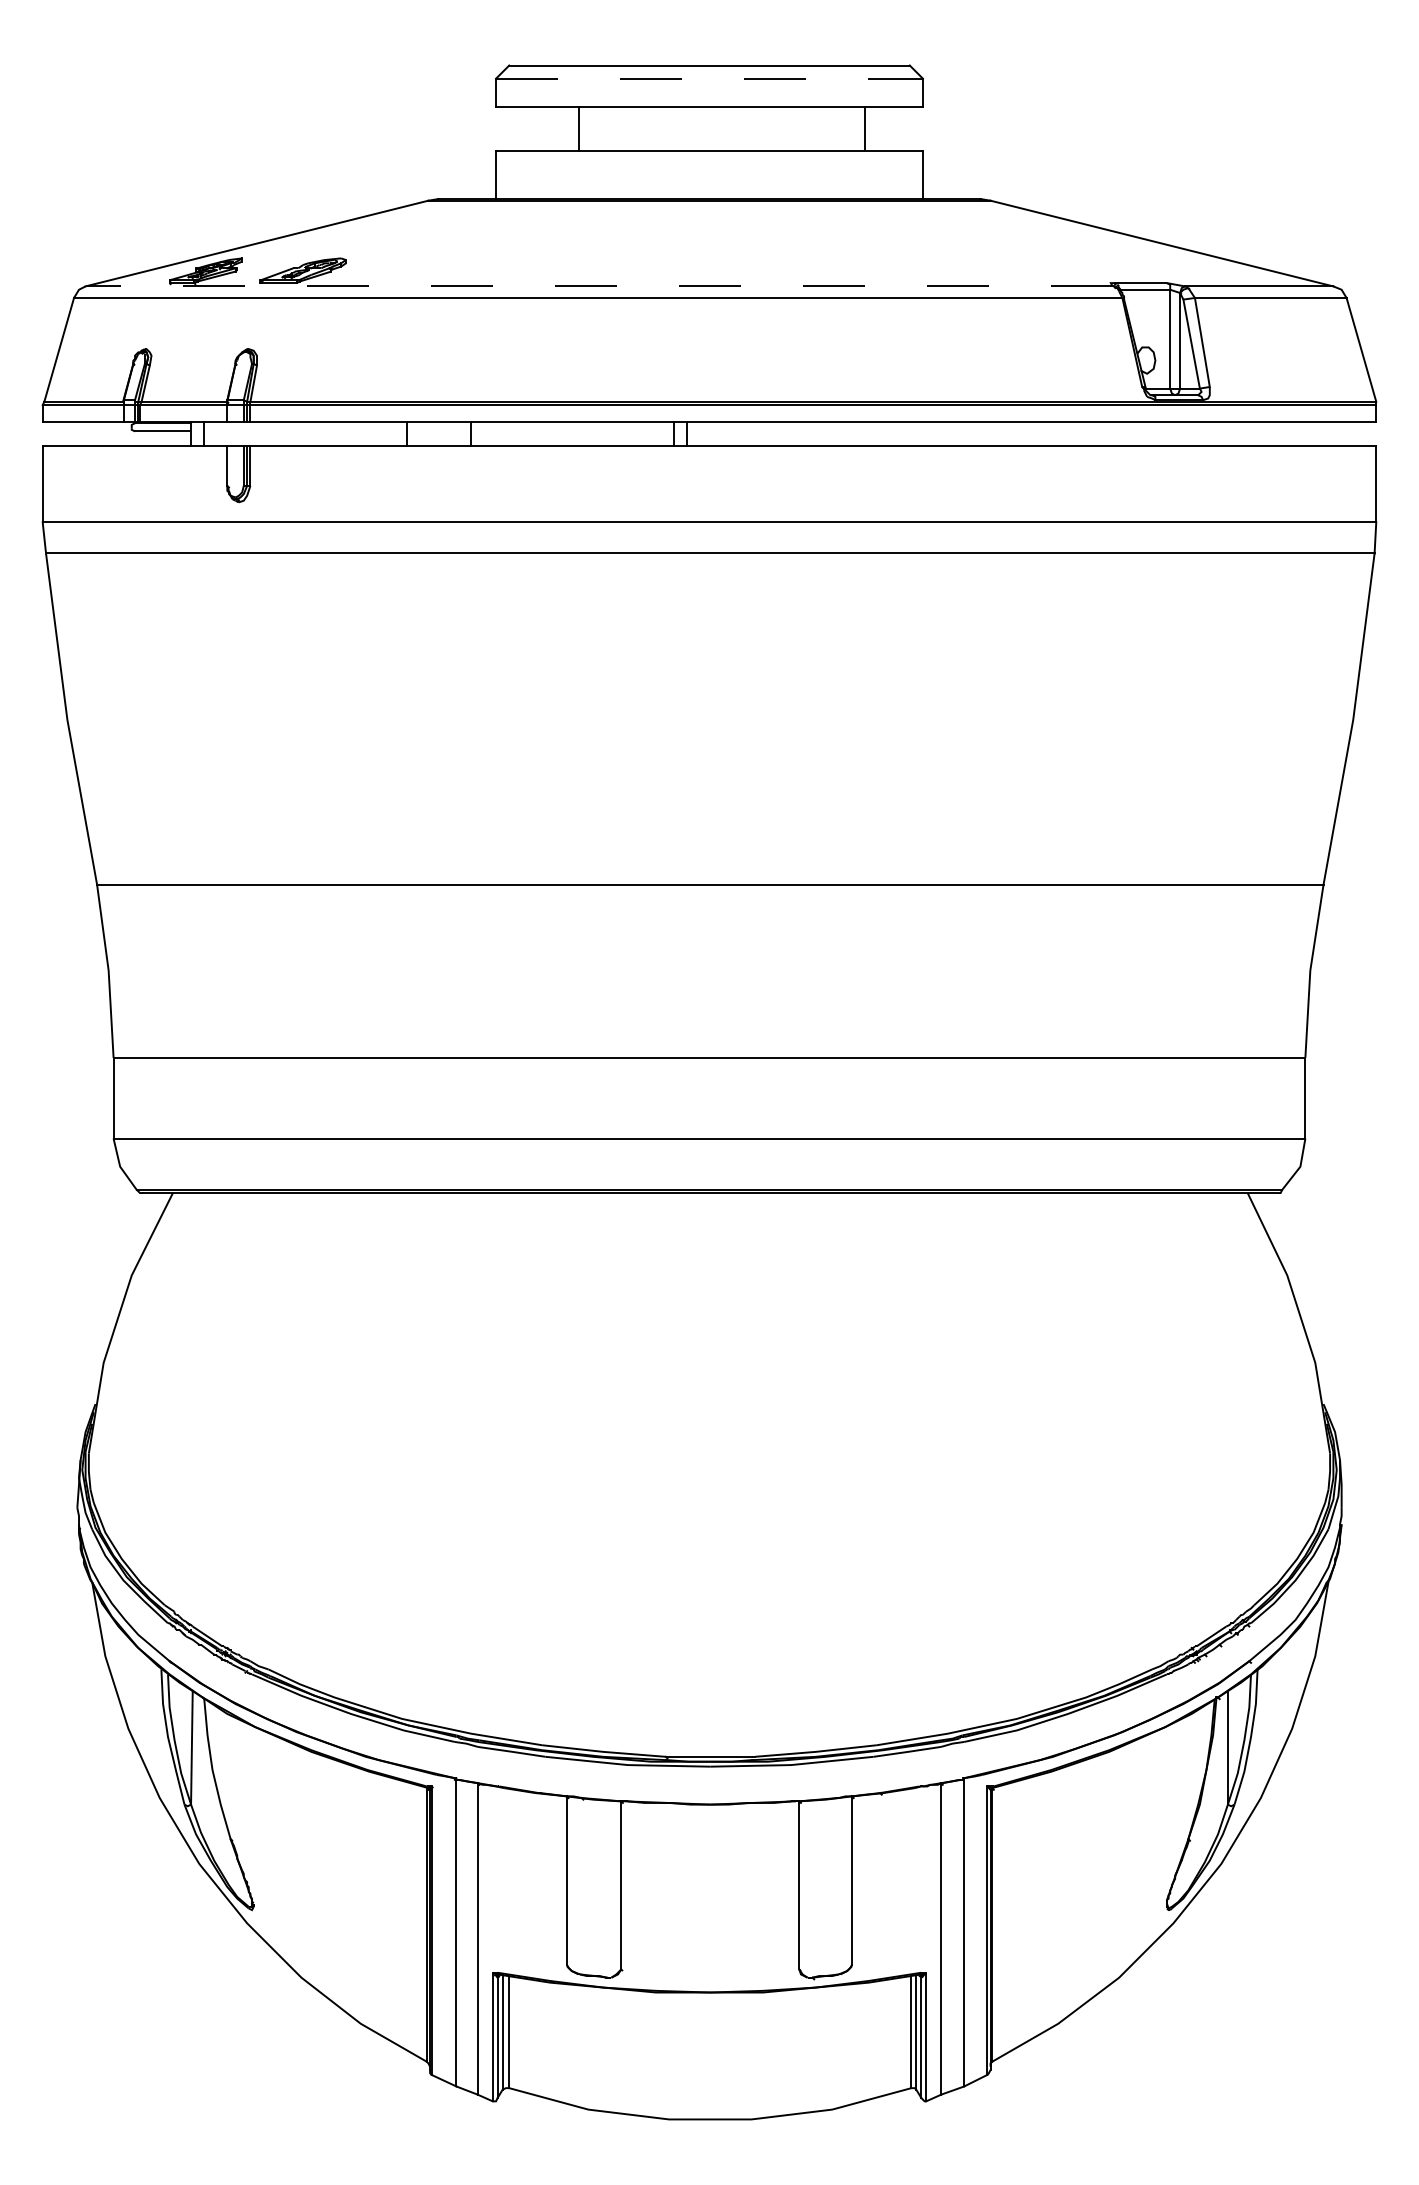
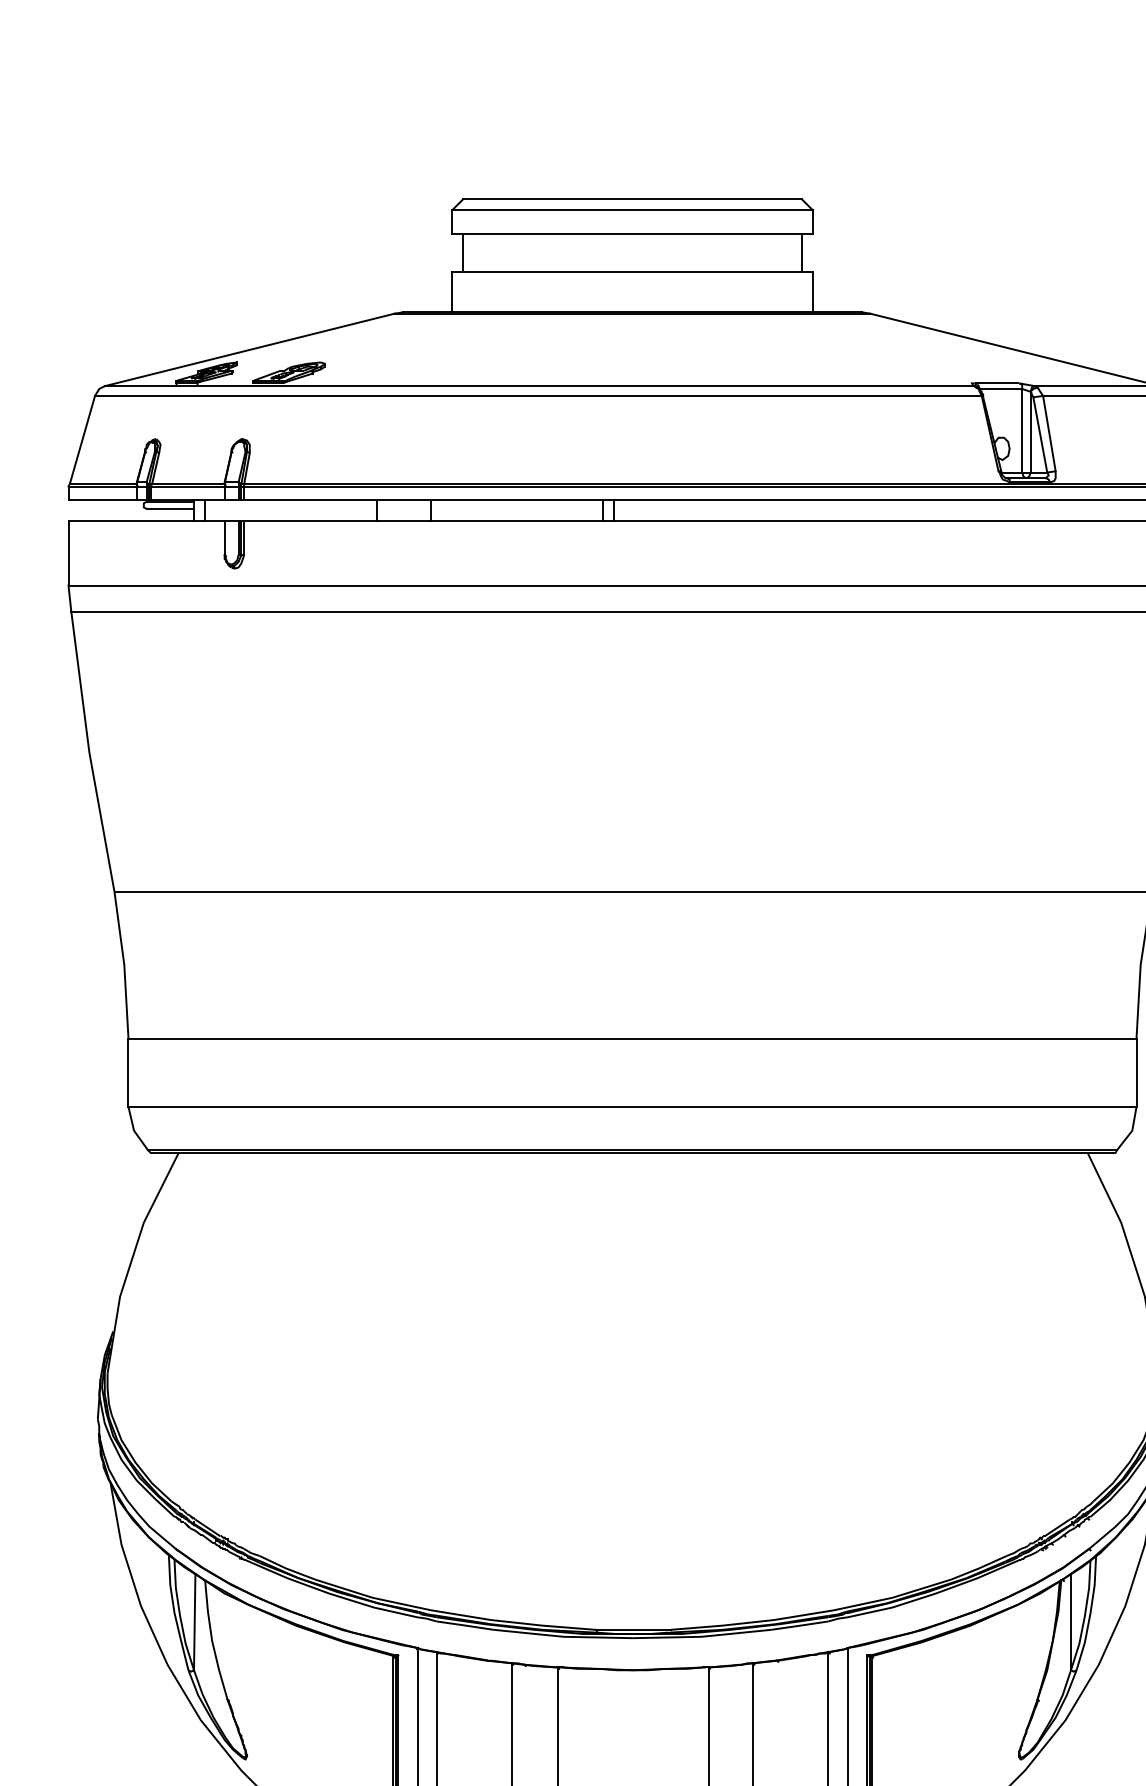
line: (710, 78) -> (633, 210), dashed -> solid
line: (579, 128) -> (463, 252), moved
line: (864, 128) -> (801, 252), moved
line: (598, 286) -> (538, 386), dashed -> solid

